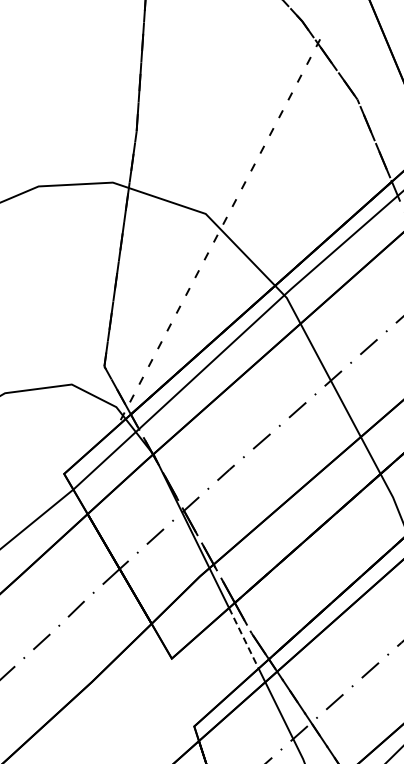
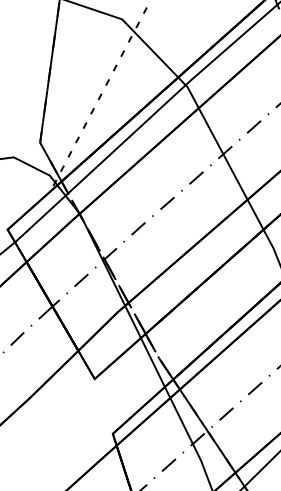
line: (243, 638) -> (152, 362), dashed -> solid

